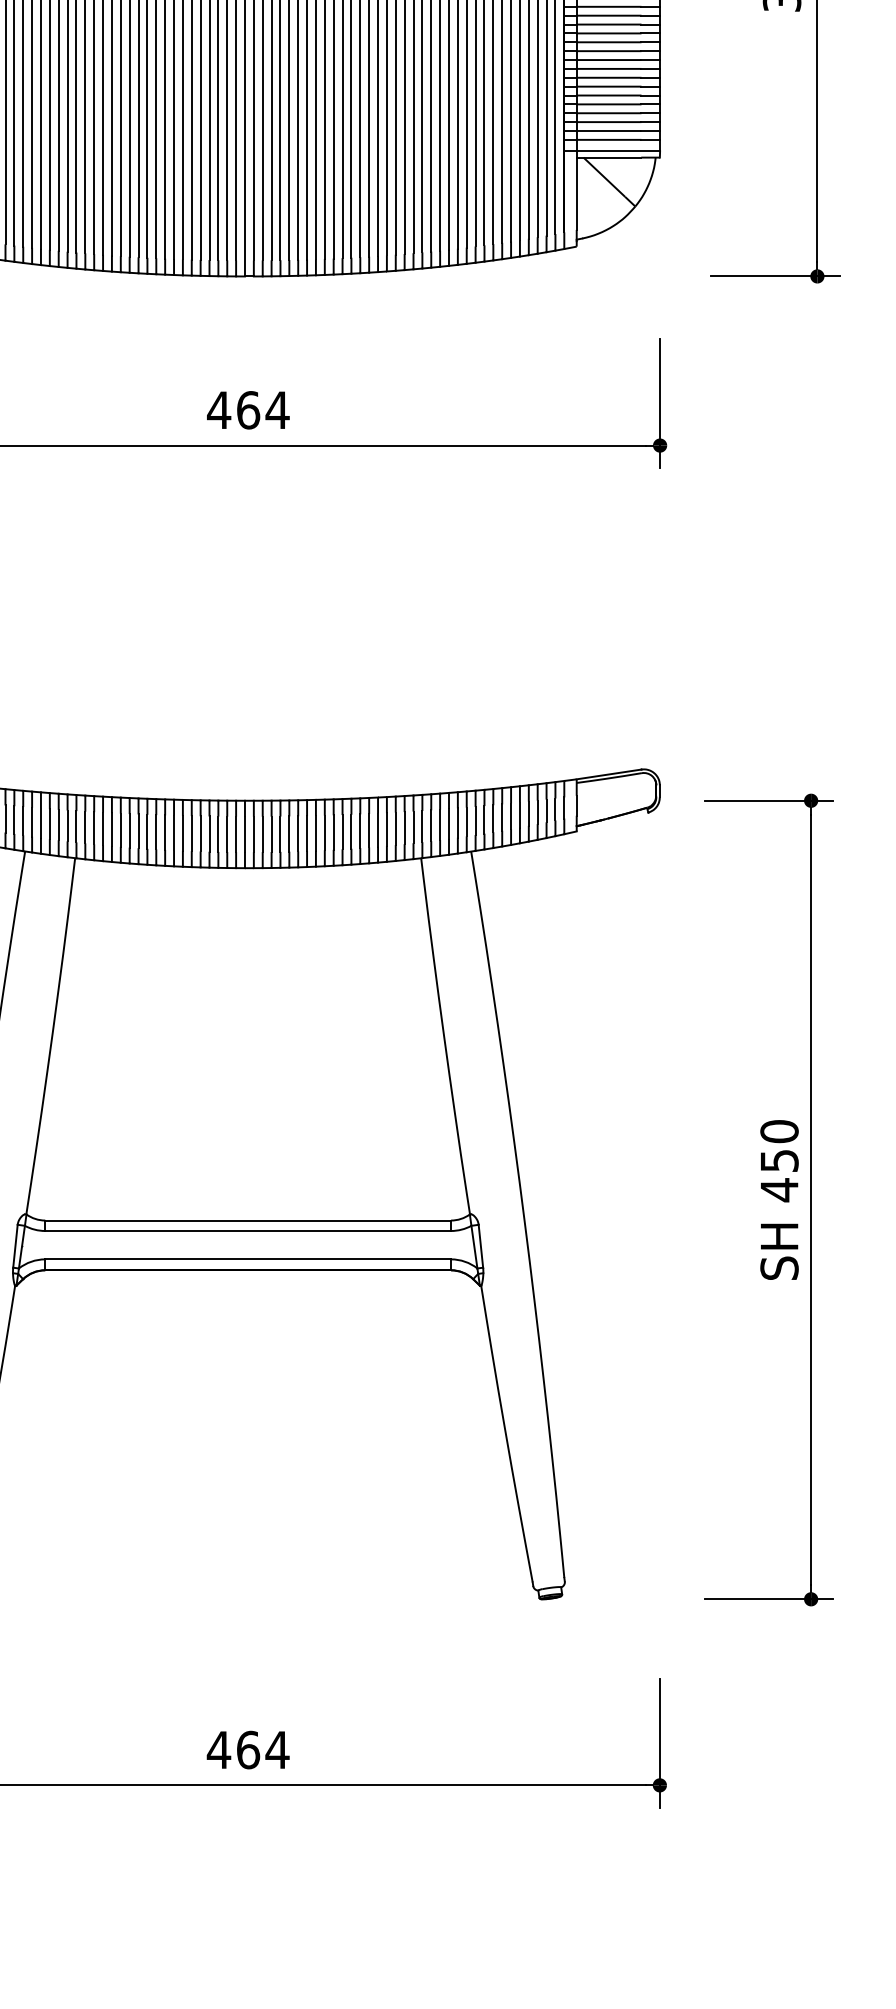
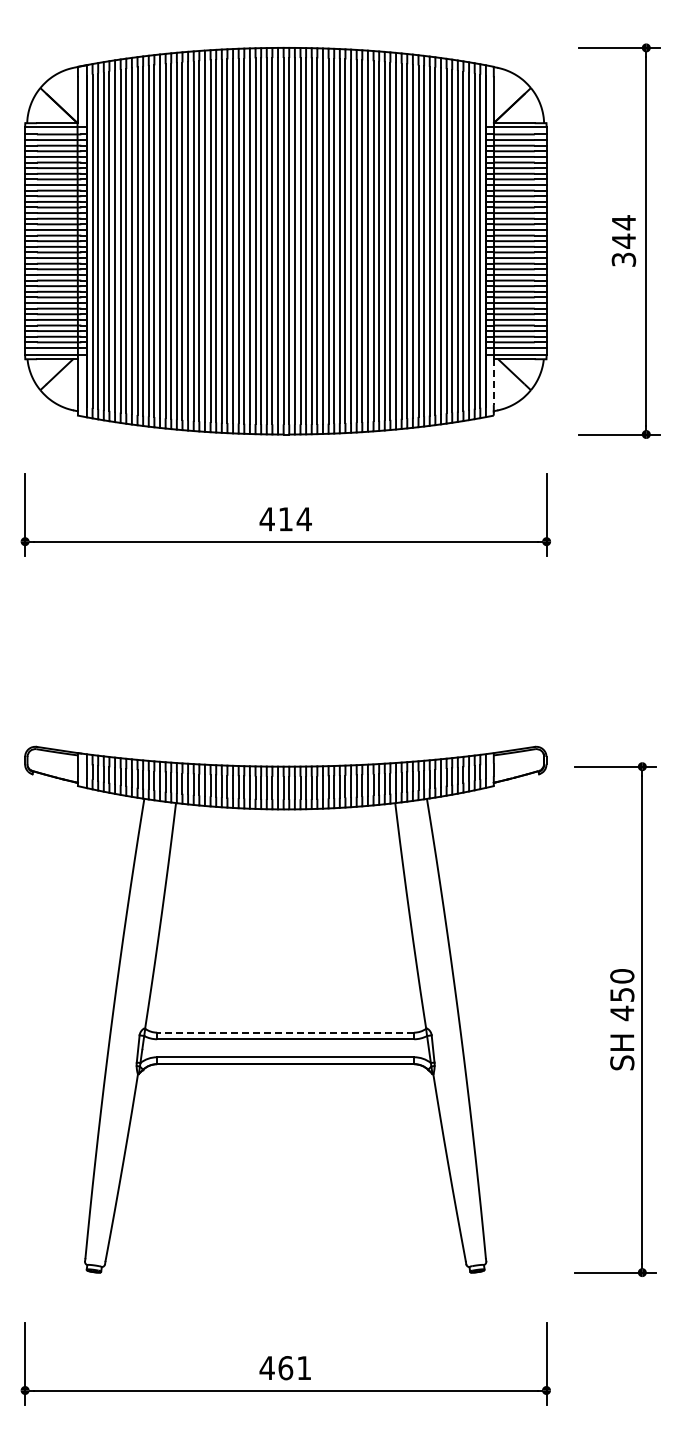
line: (576, 194) -> (493, 382), solid -> dashed
text: (247, 410) -> (285, 519), 464 -> 414
line: (247, 1220) -> (285, 1032), solid -> dashed
text: (276, 1749) -> (303, 1367), 464 -> 461

